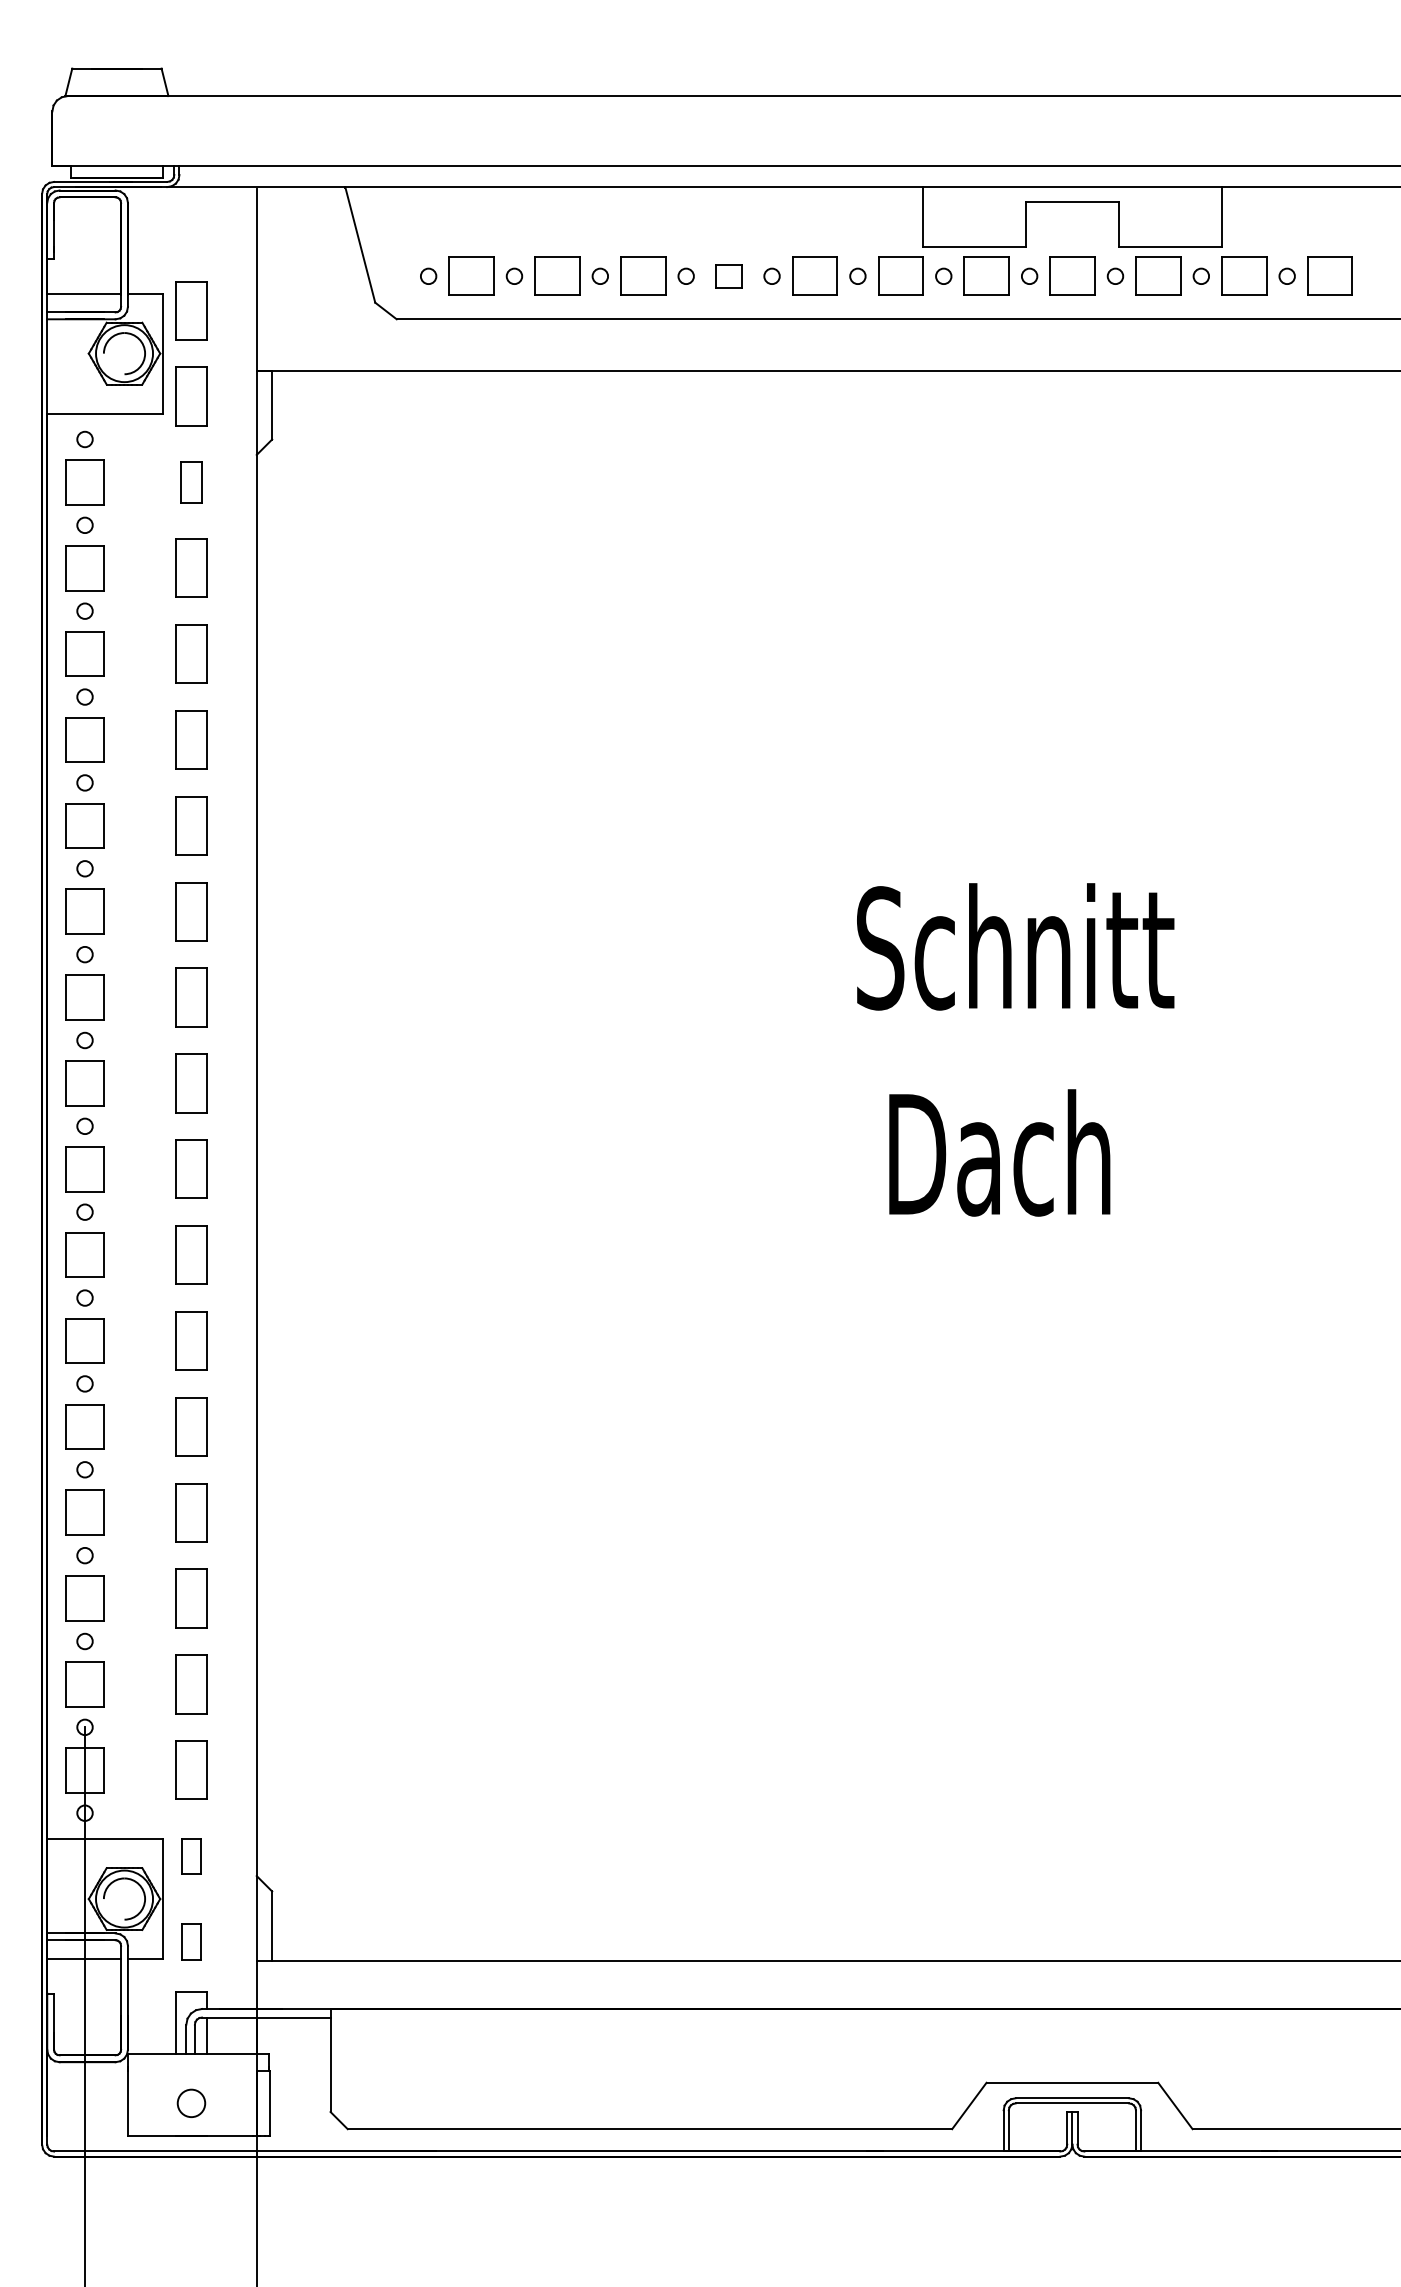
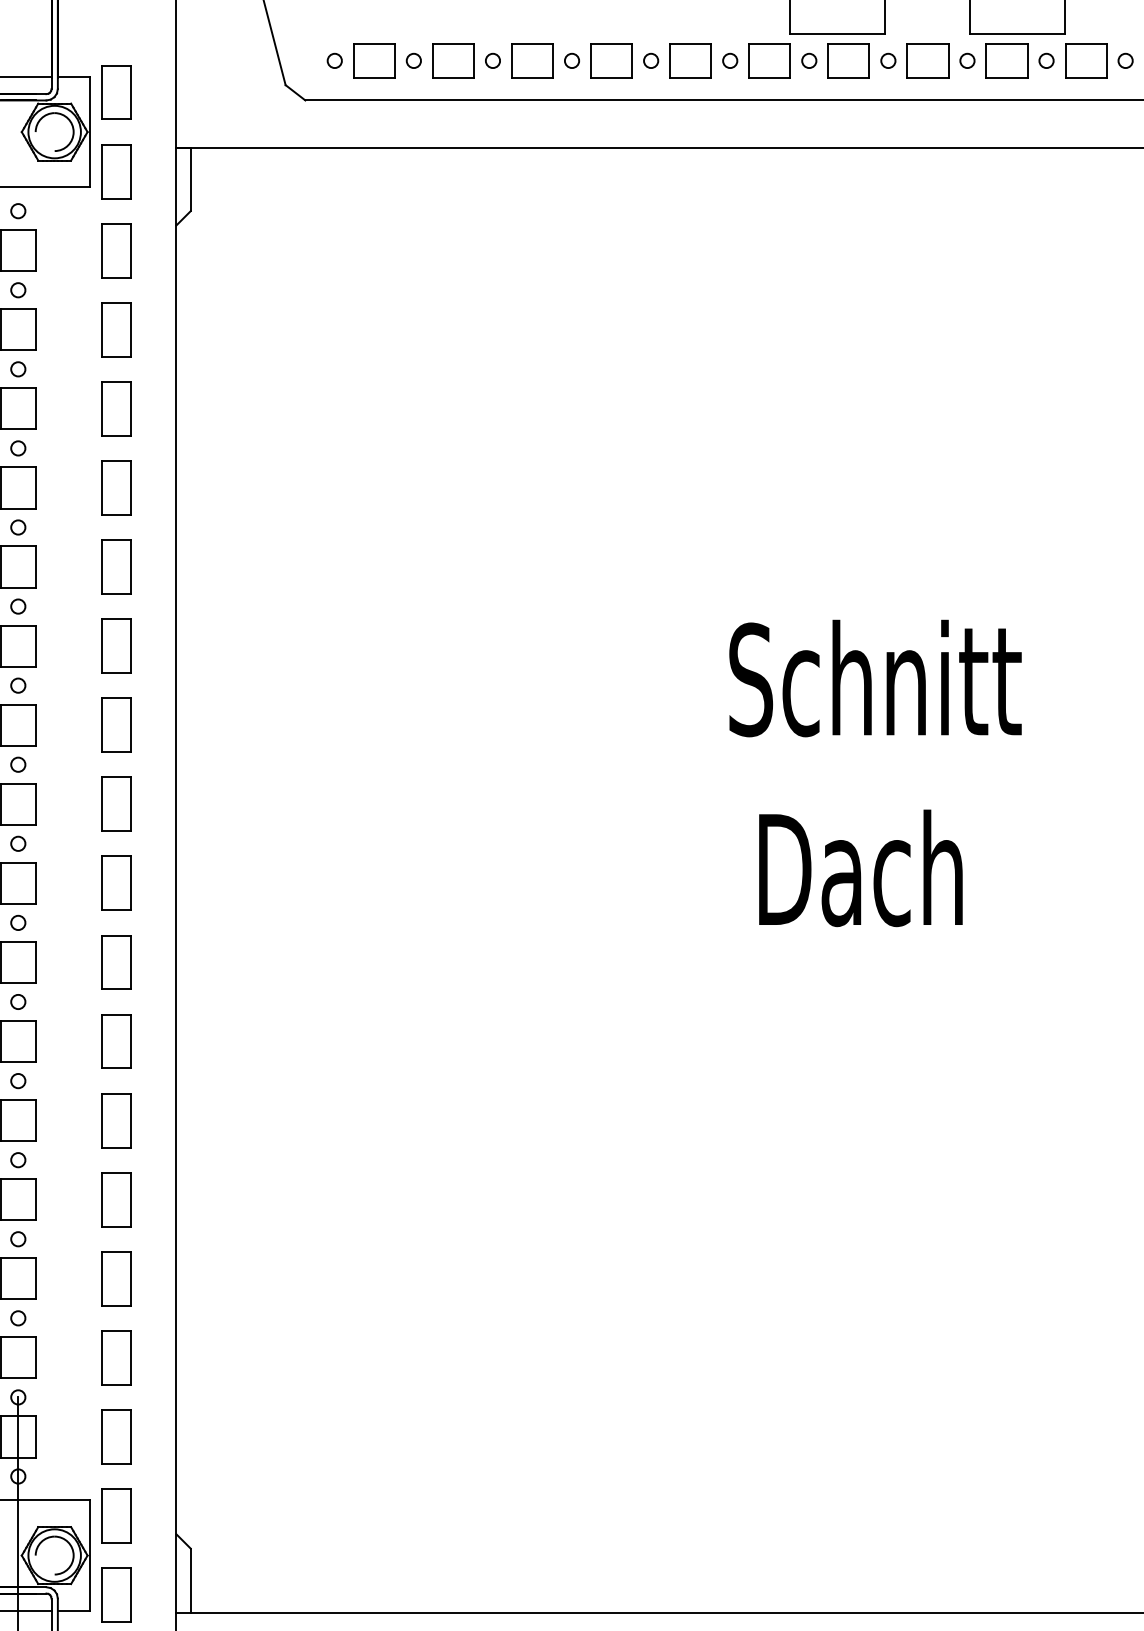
part: (728, 275) -> (611, 60), size x1.67
part: (191, 482) -> (116, 250), size x1.43
part: (191, 1855) -> (116, 1515), size x1.67
part: (191, 1941) -> (116, 1594), size x1.67

